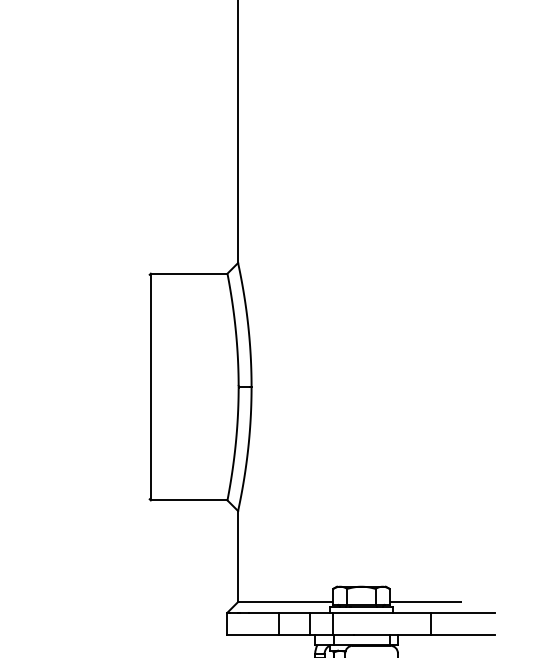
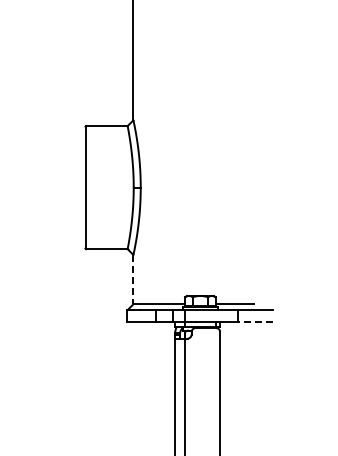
line: (238, 556) -> (133, 279), solid -> dashed
line: (463, 635) -> (255, 322), solid -> dashed

